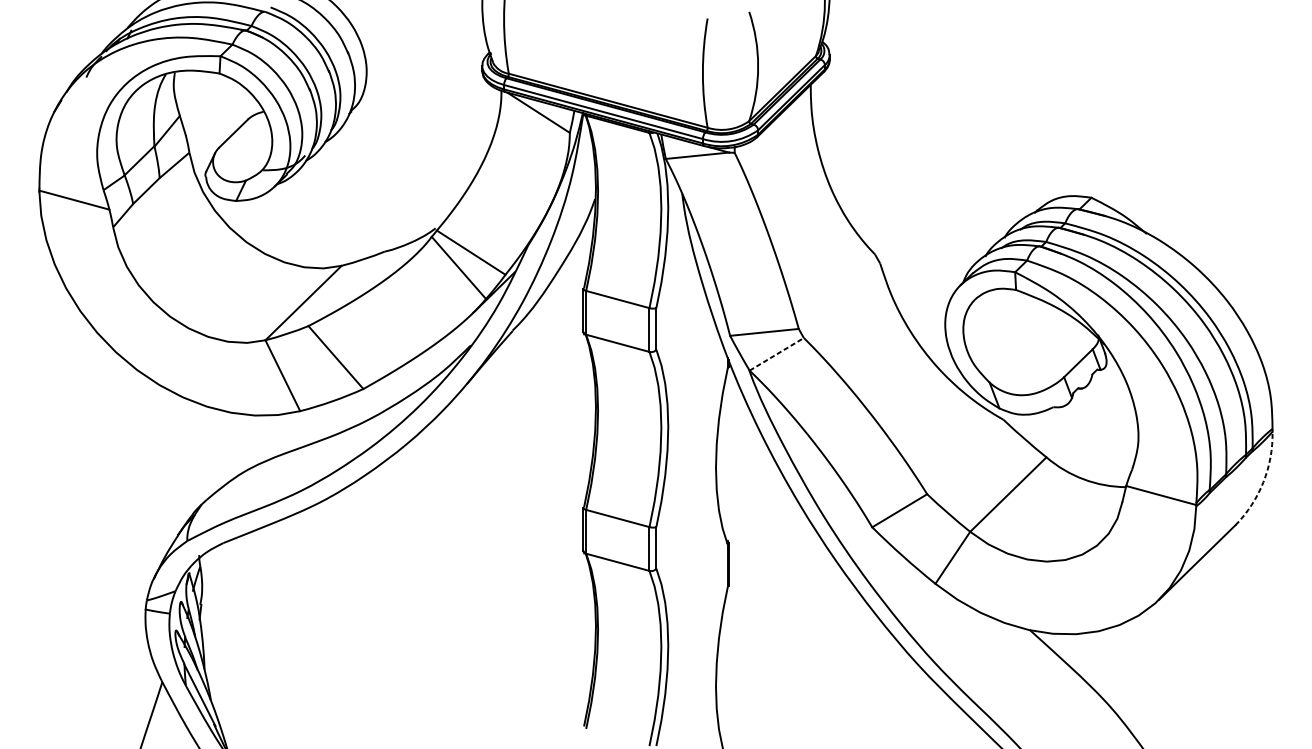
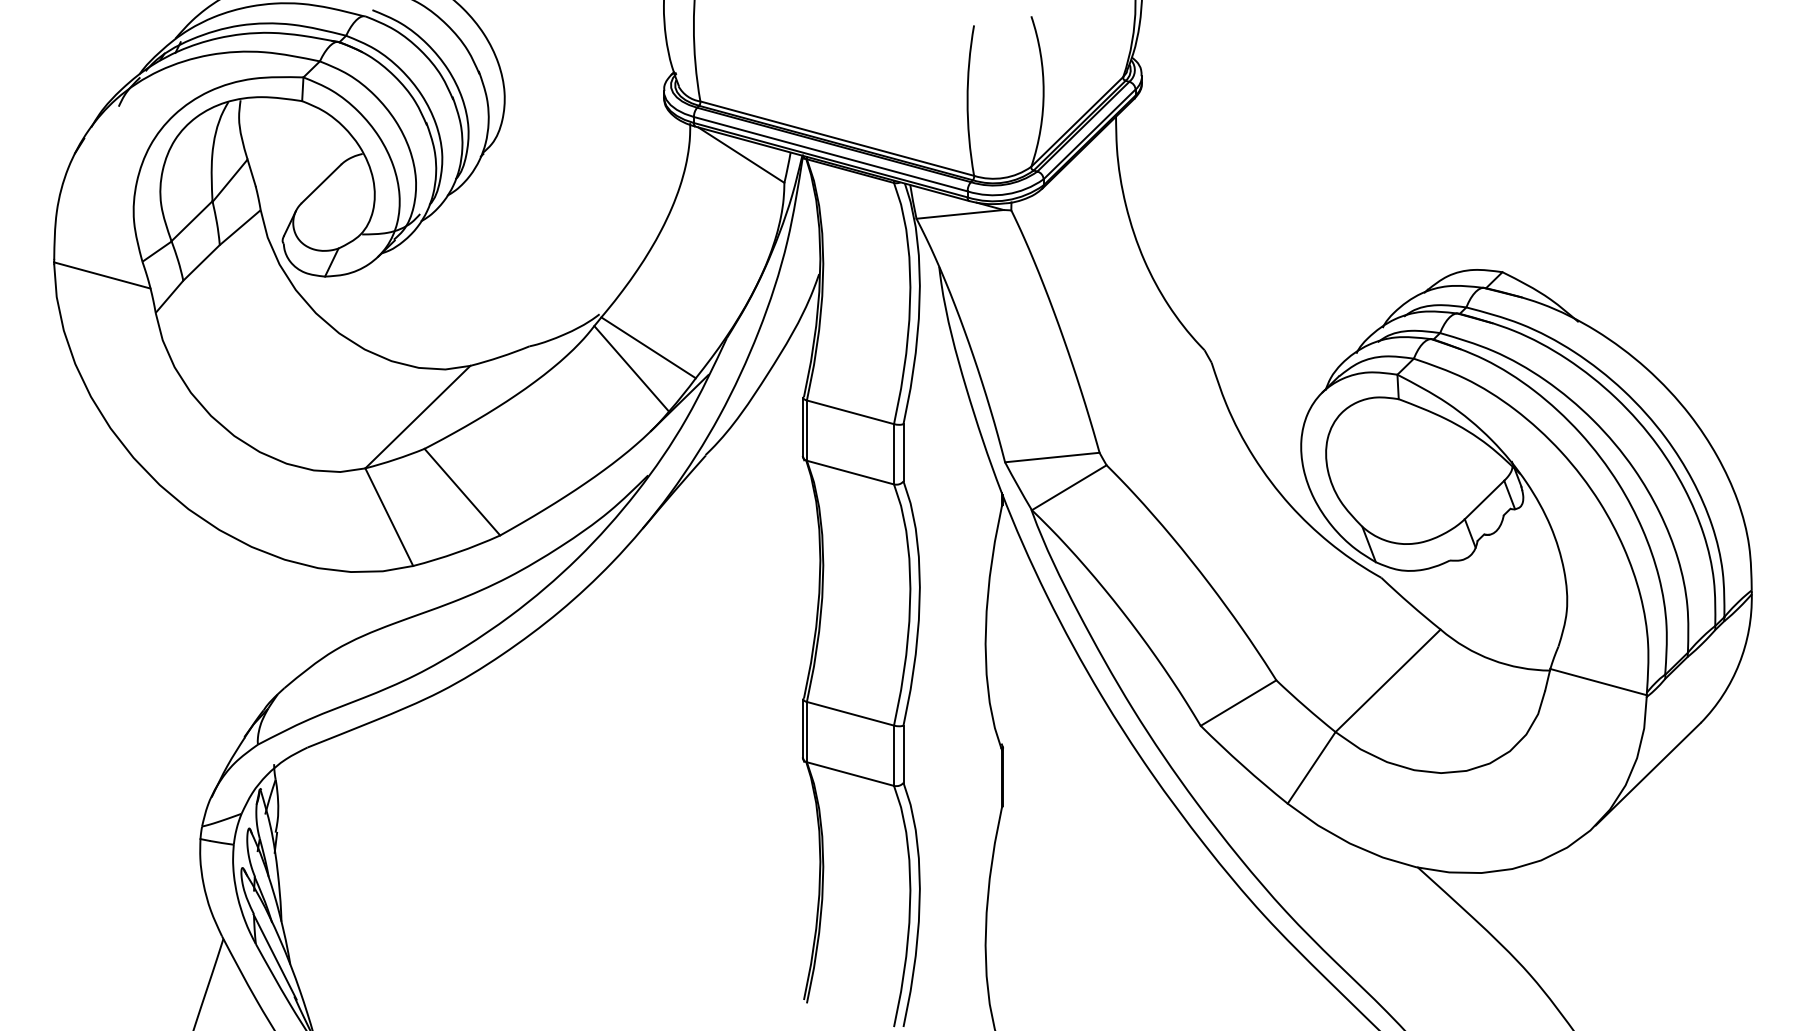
line: (776, 354) -> (1069, 487), dashed -> solid
arc: (1263, 482) -> (1739, 663), dashed -> solid

